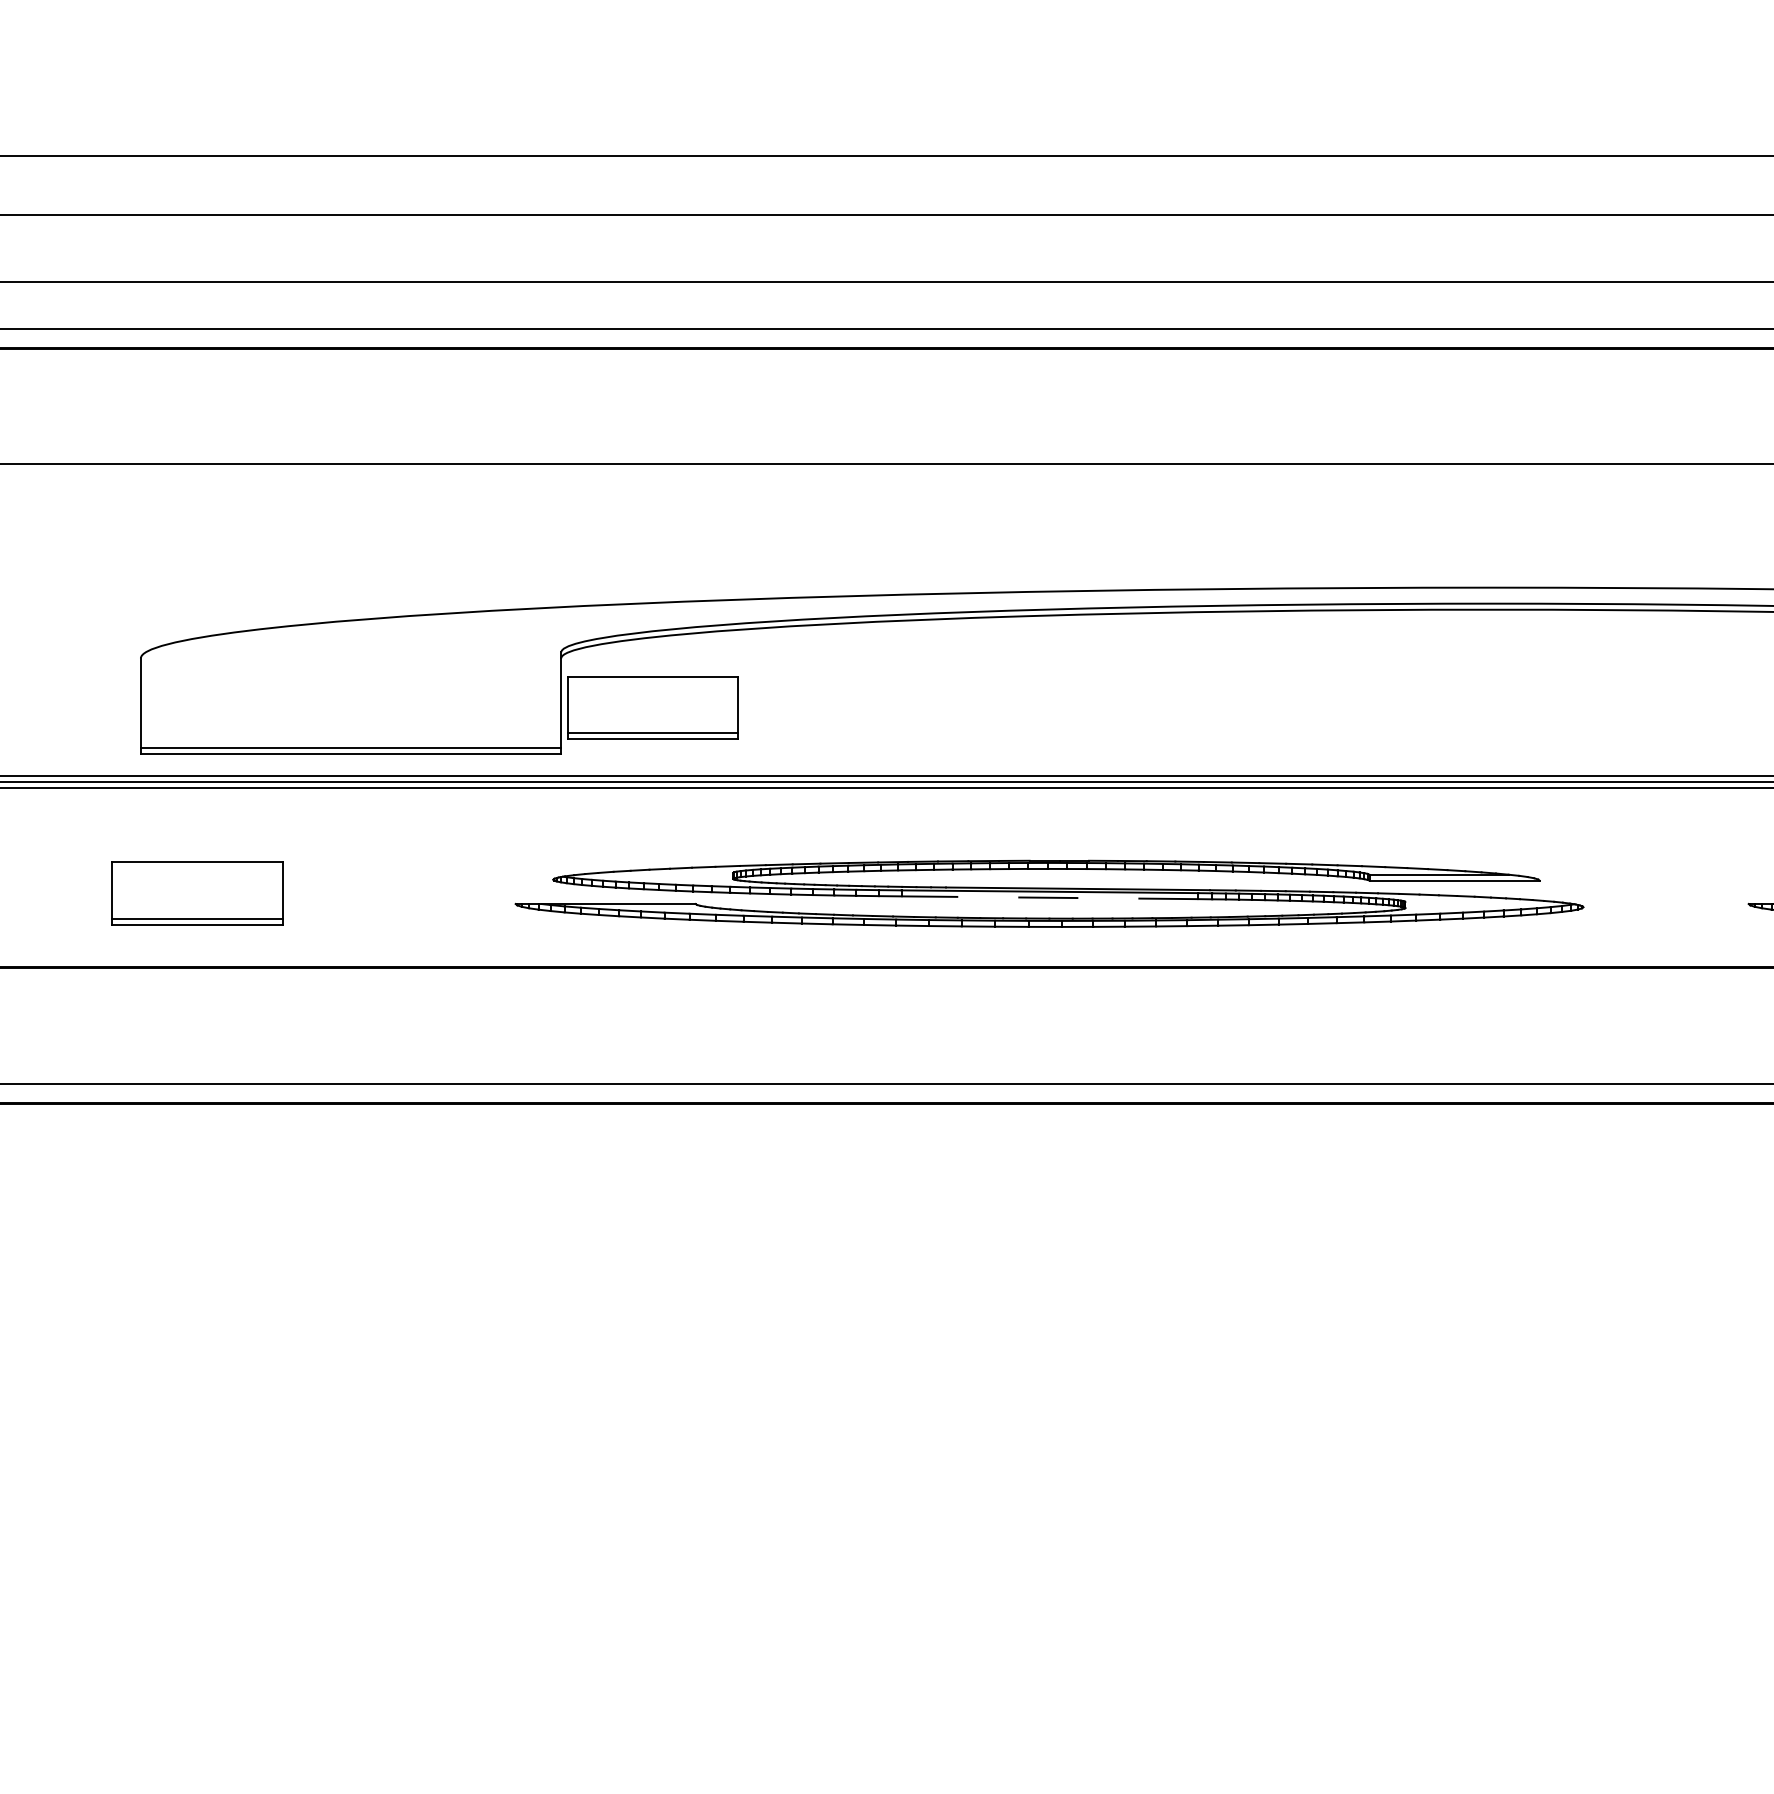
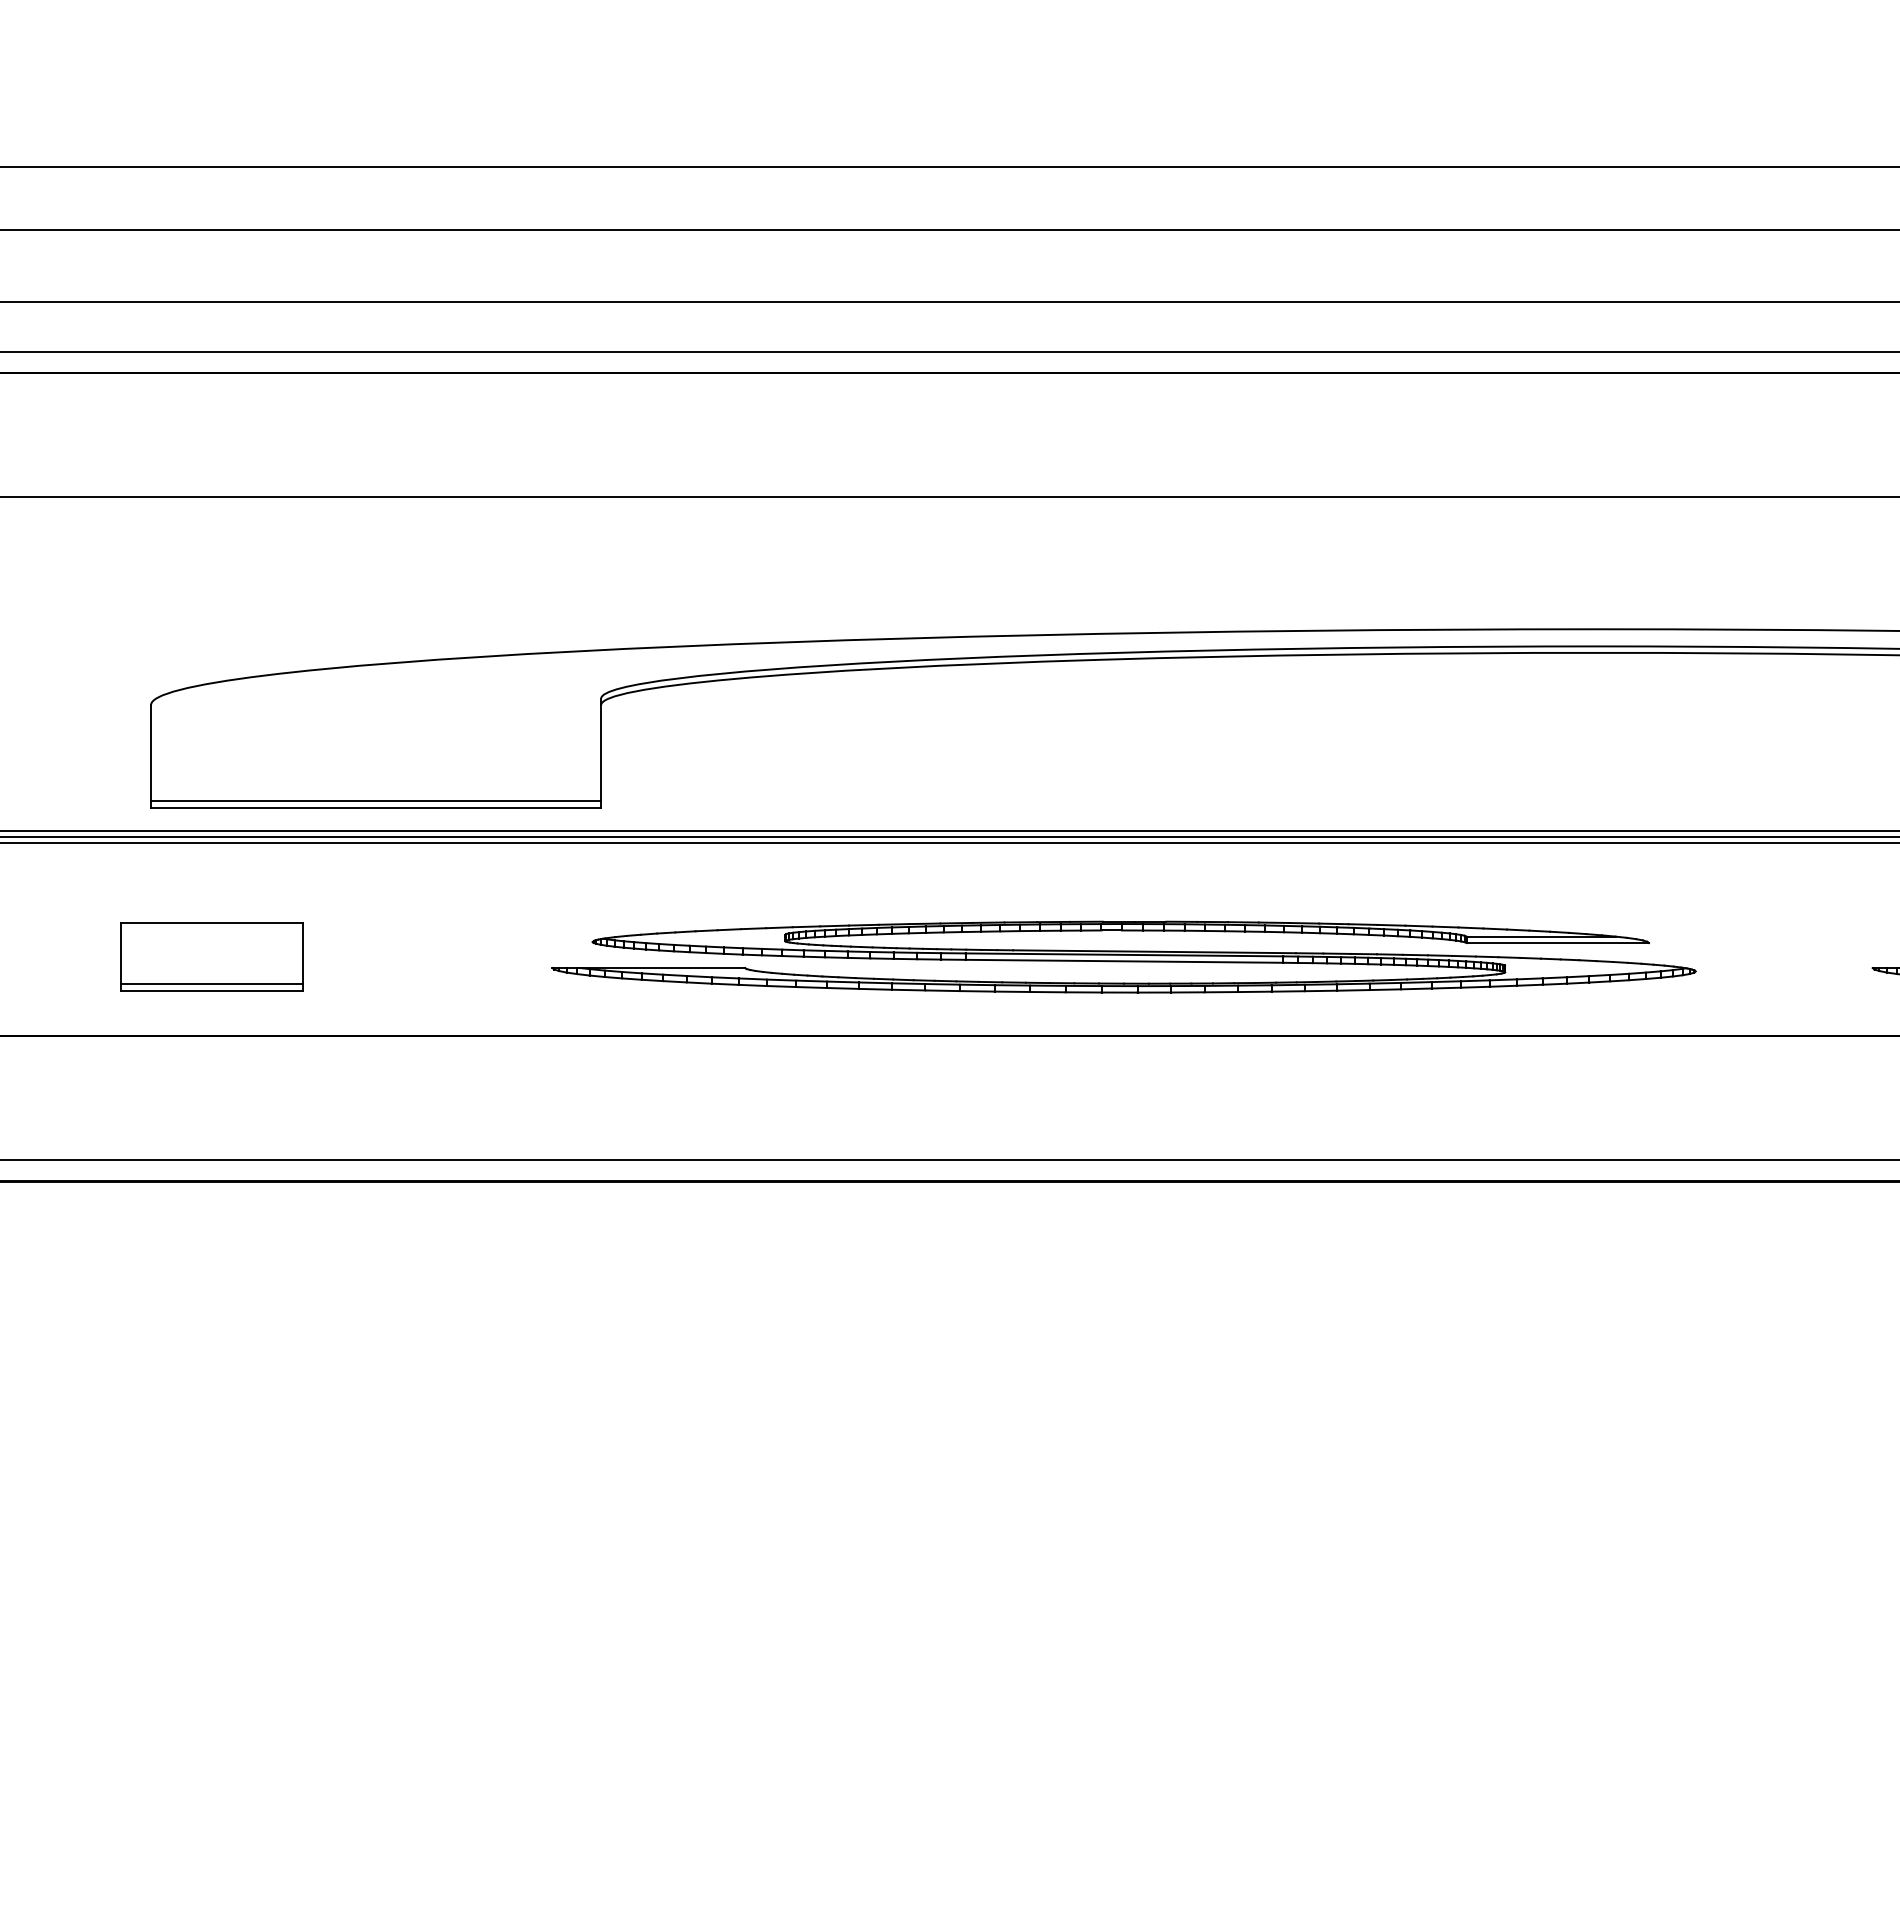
part: (653, 707) -> (699, 757), removed
line: (1049, 897) -> (1124, 961), dashed -> solid

